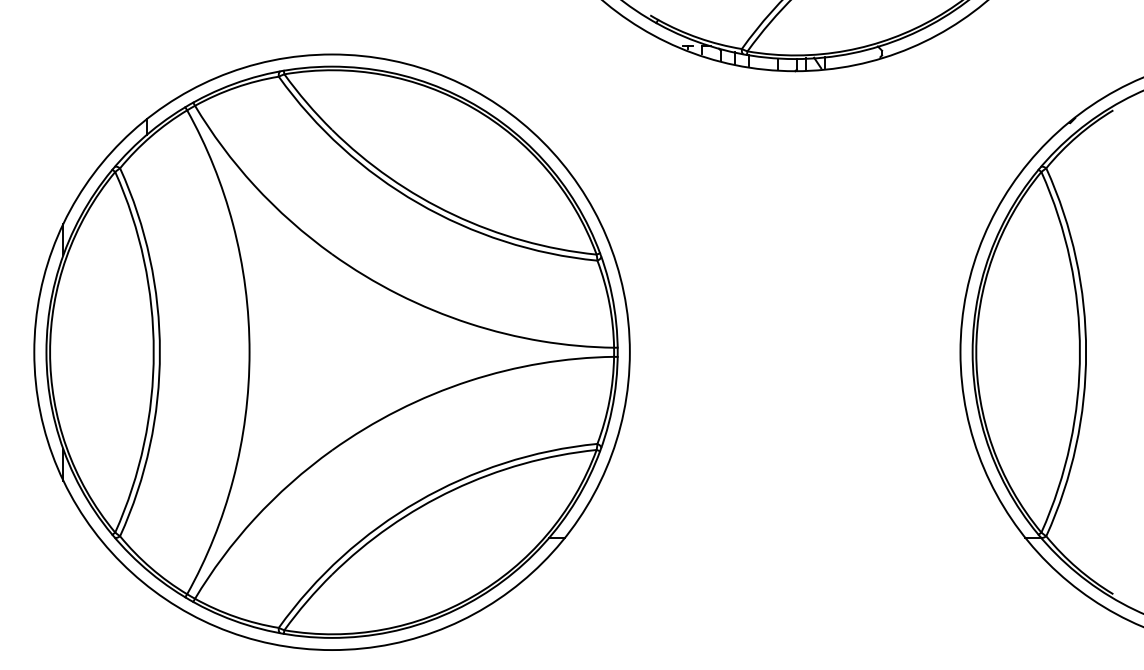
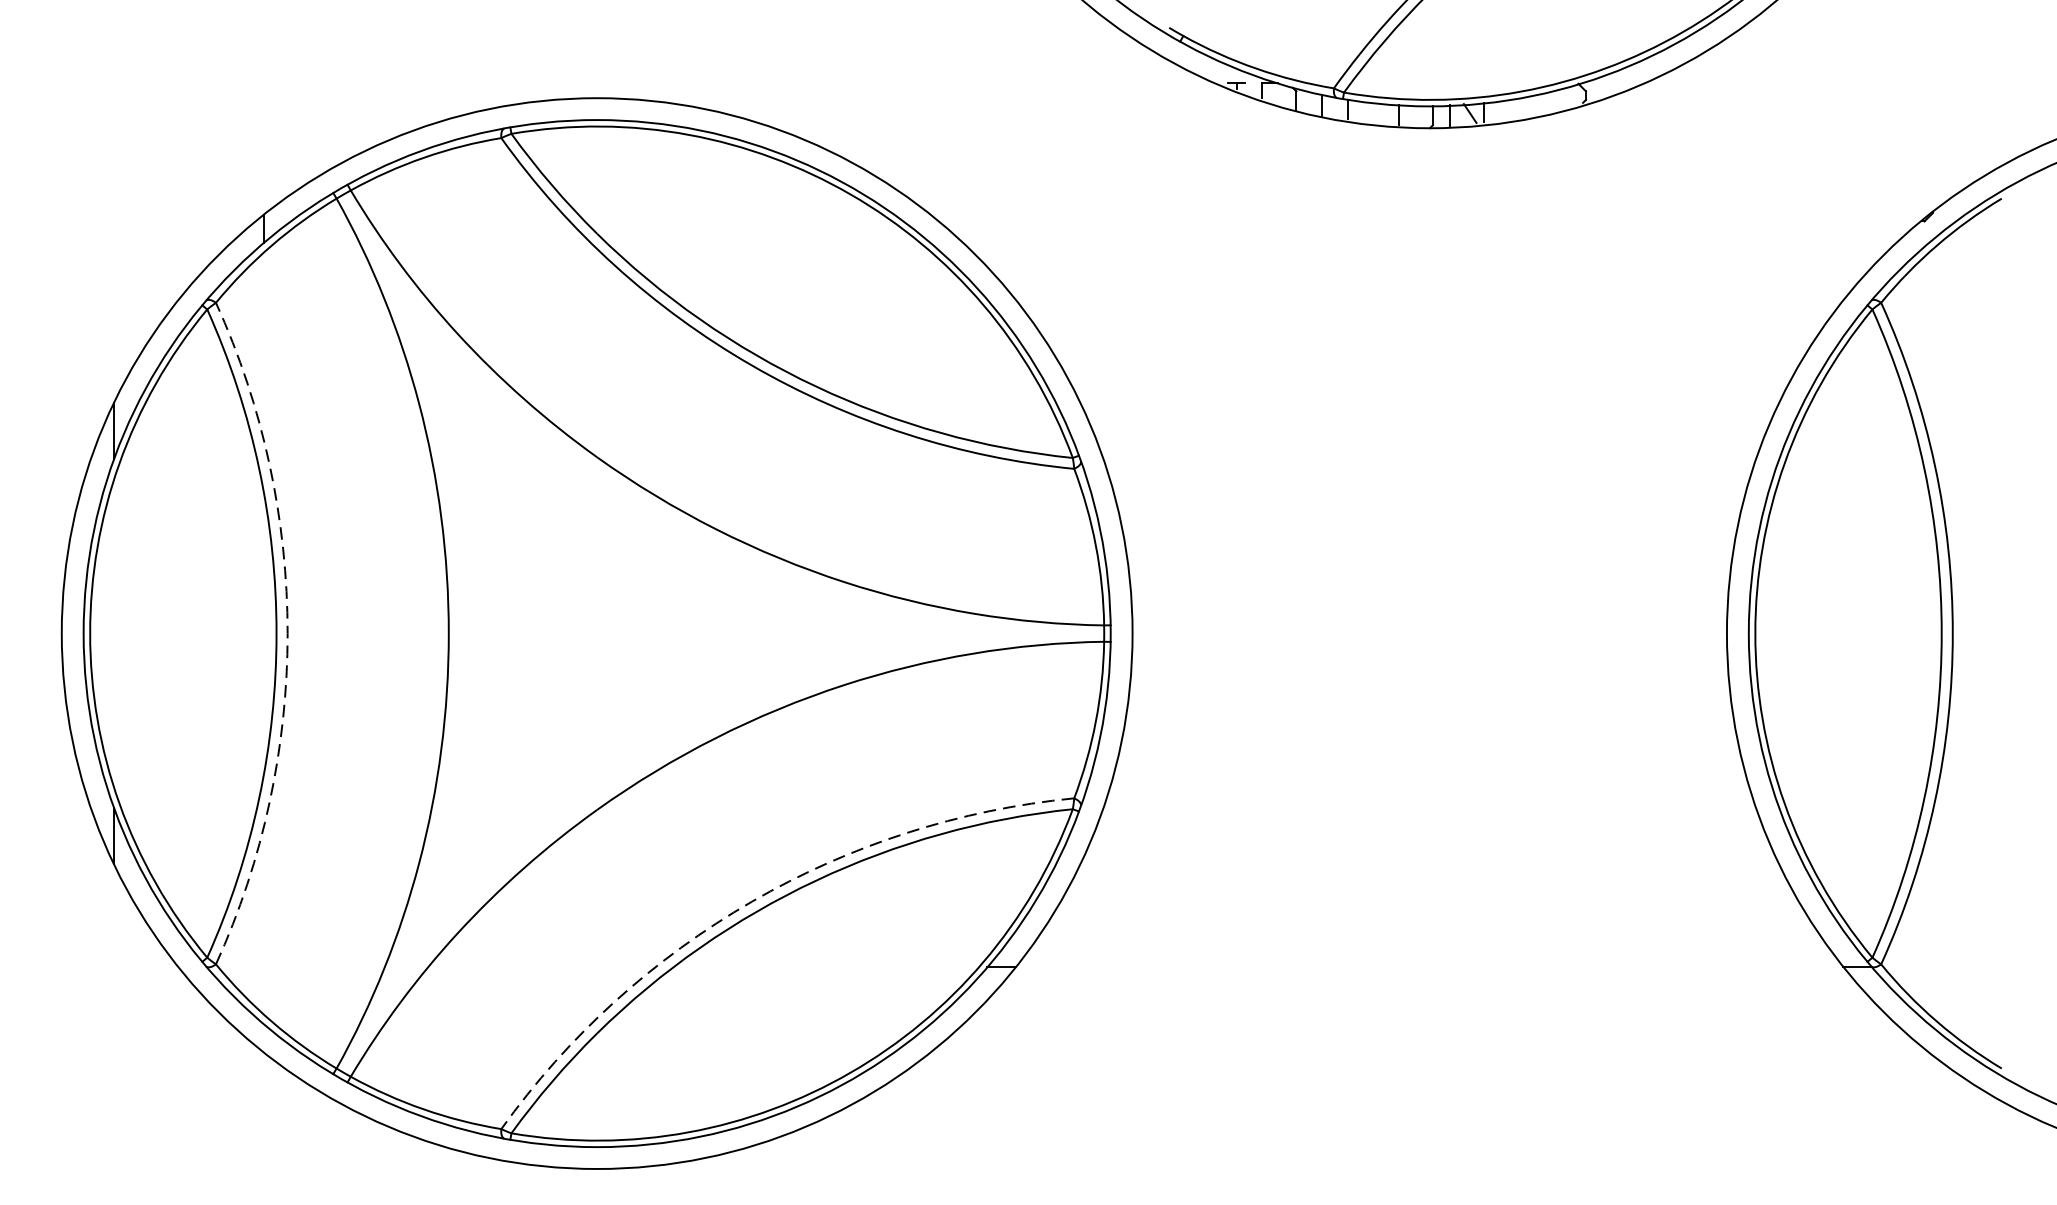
arc: (159, 352) -> (286, 633), solid -> dashed
arc: (418, 501) -> (752, 901), solid -> dashed

